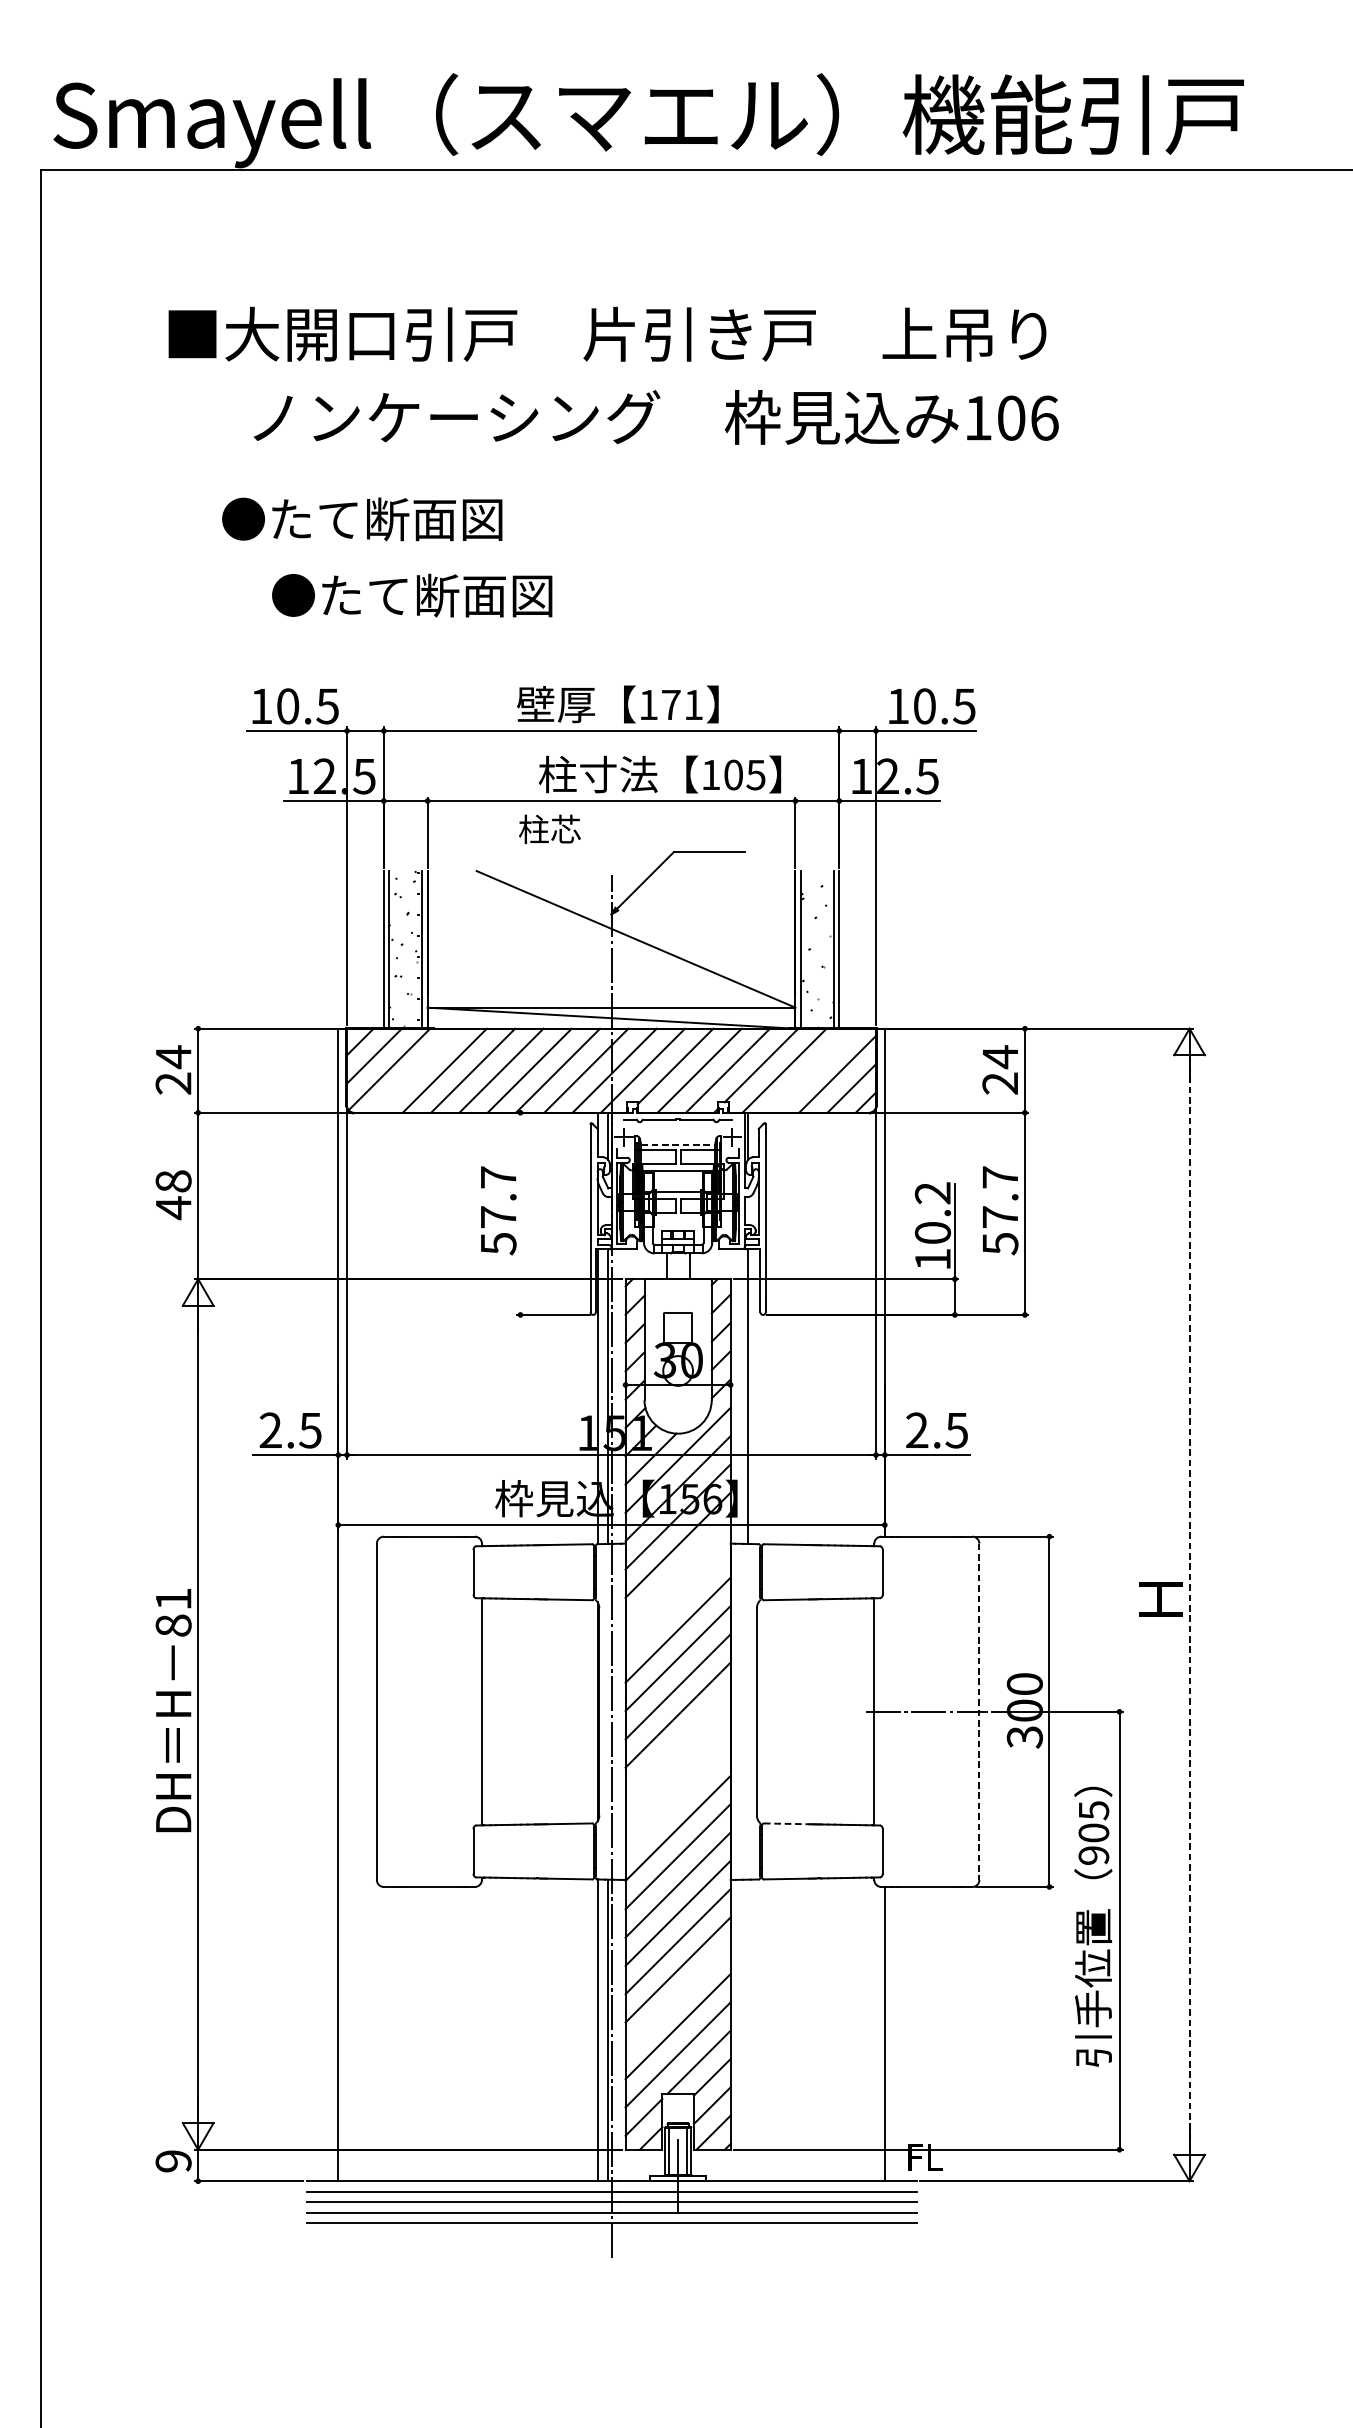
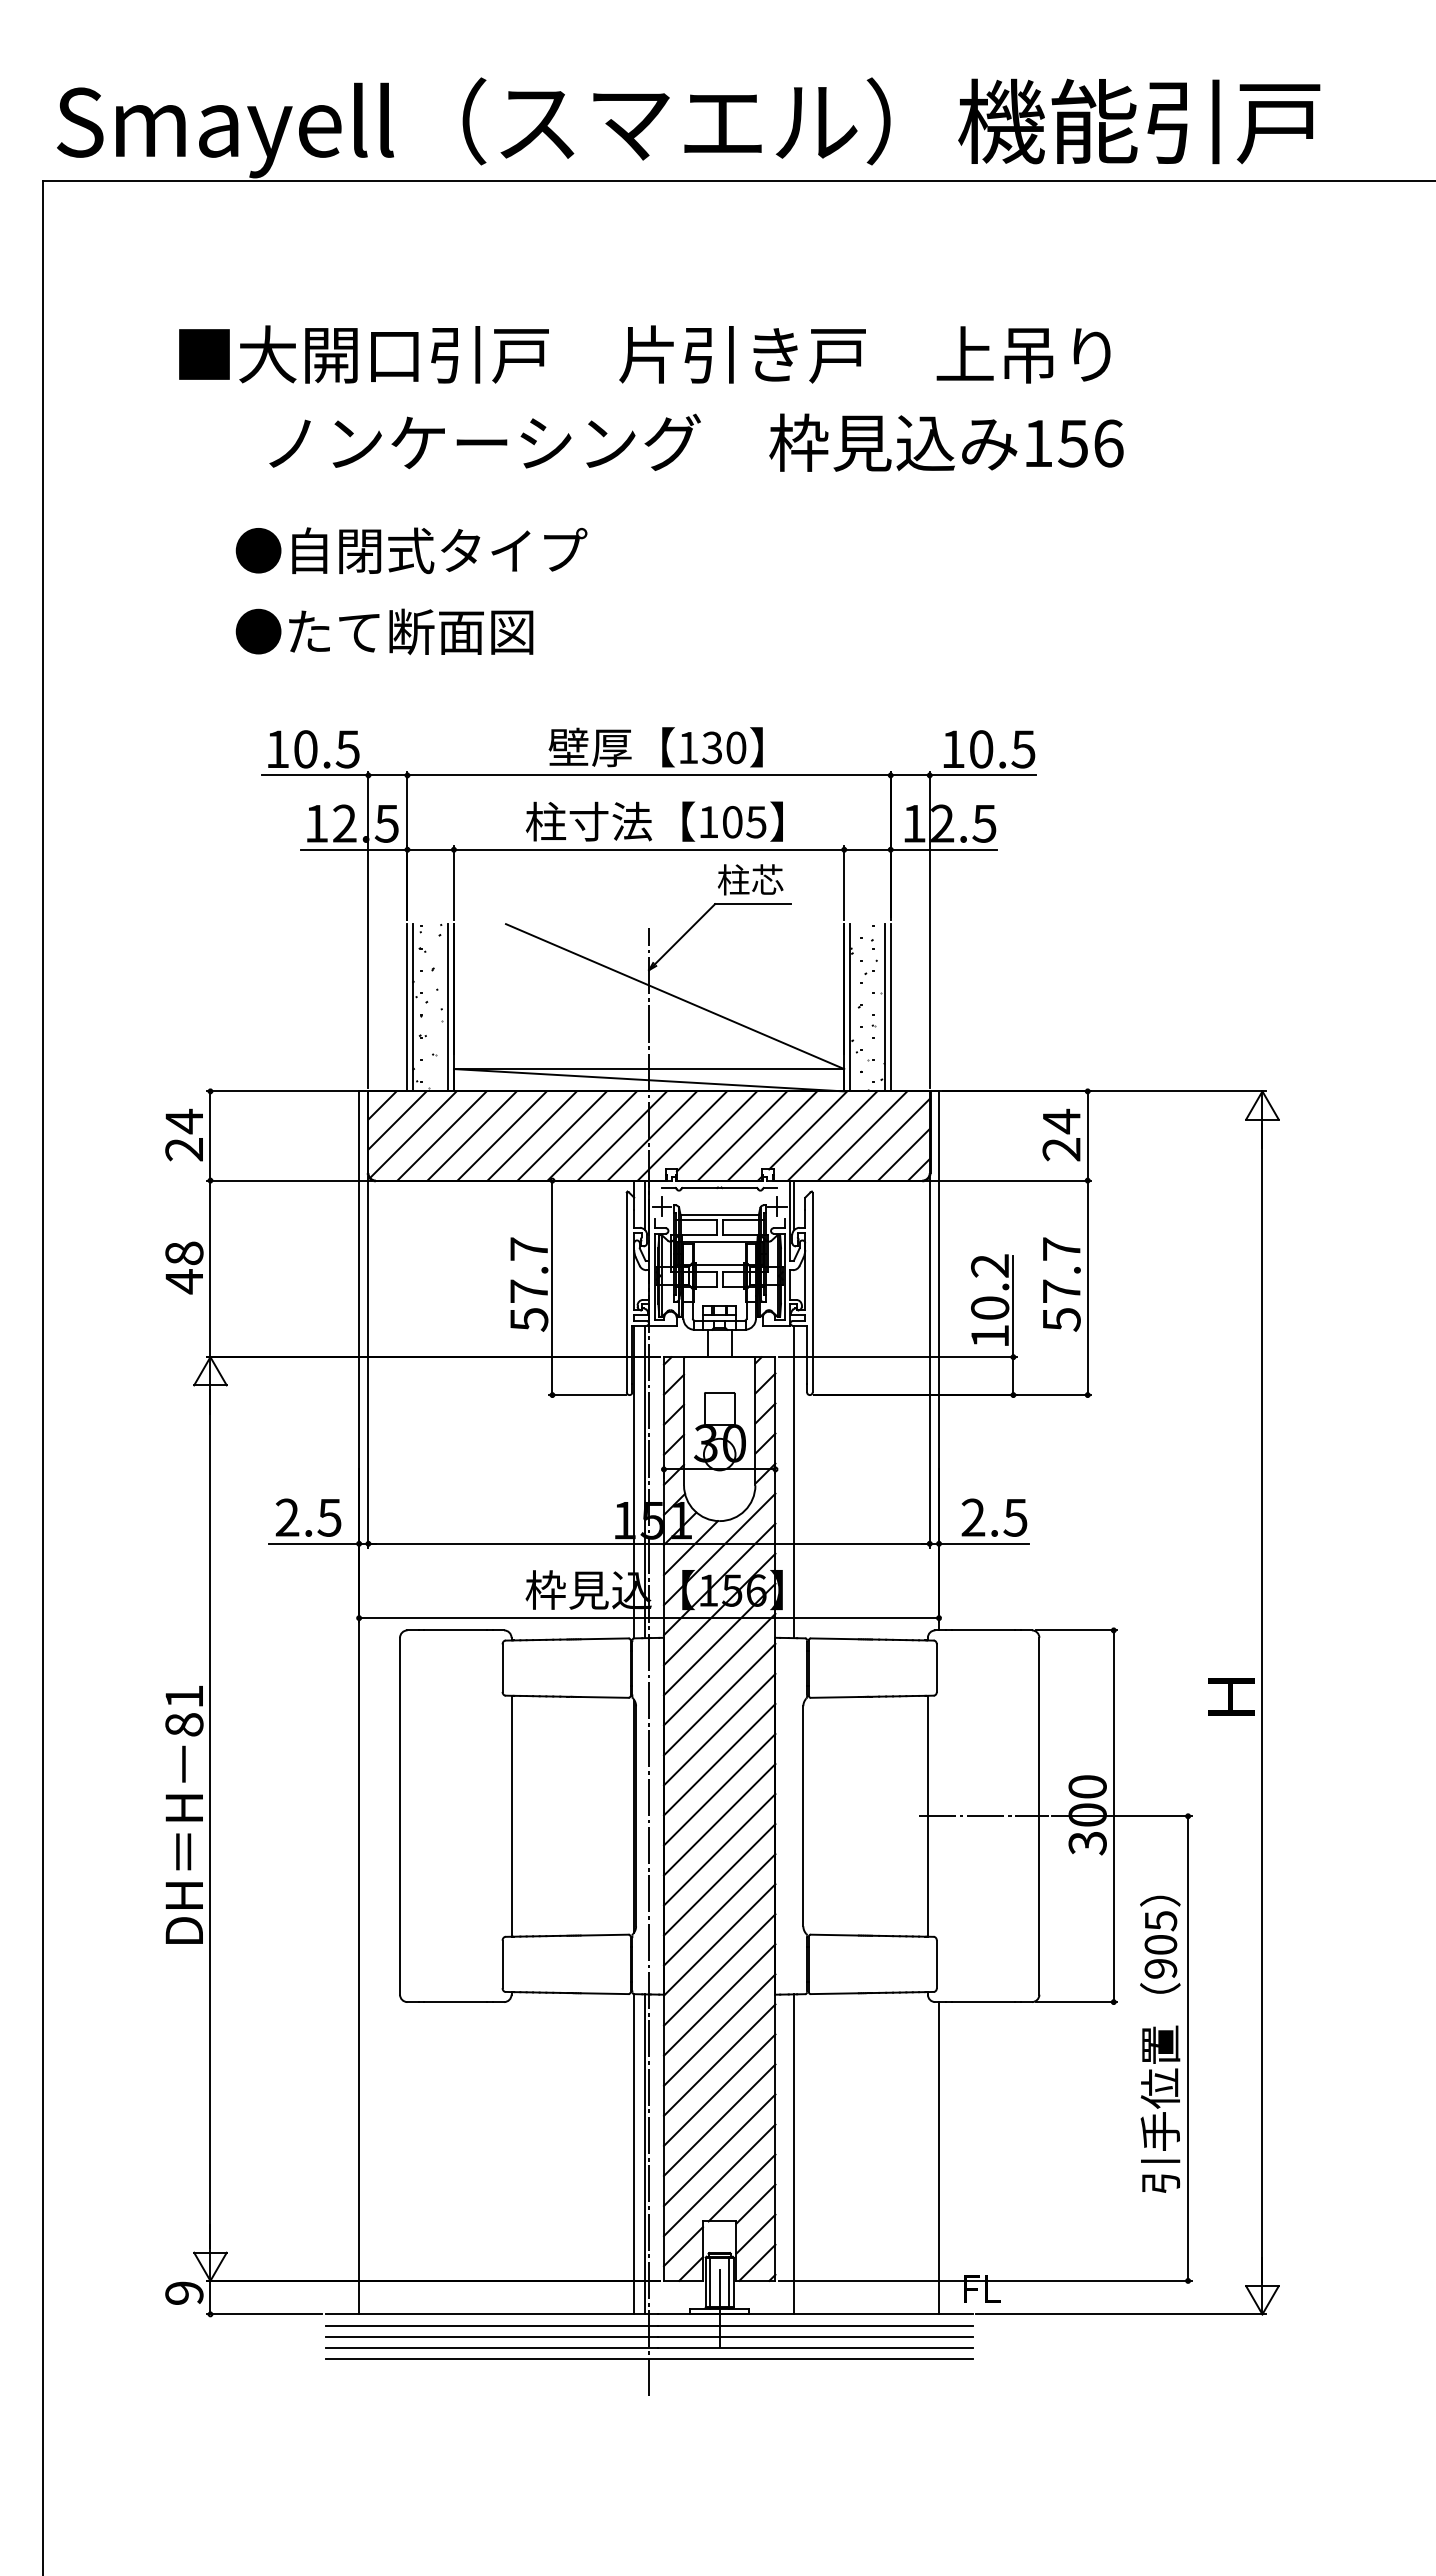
text: (1011, 418) -> (1073, 443), 106 -> 156
text: (413, 518) -> (438, 550), ●たて断面図 -> ●自閉式タイプ
text: (412, 595) -> (384, 631), moved
text: (682, 704) -> (724, 747), 171 -> 130
text: (659, 774) -> (653, 821), moved
text: (549, 829) -> (750, 879), moved
line: (415, 1070) -> (441, 1135), added
line: (812, 1070) -> (862, 1135), added
line: (678, 1144) -> (720, 1214), dashed -> solid
line: (520, 1213) -> (552, 1287), added
line: (677, 1573) -> (719, 1669), added
line: (677, 1601) -> (719, 1699), added
line: (1189, 1604) -> (1262, 1702), dashed -> solid
line: (979, 1712) -> (1039, 1816), dashed -> solid
line: (677, 1743) -> (719, 1849), added
line: (677, 1771) -> (719, 1879), added
line: (677, 1799) -> (719, 1909), added
line: (787, 1824) -> (835, 1935), dashed -> solid
line: (677, 1997) -> (719, 2119), added
line: (748, 2030) -> (794, 2154), added

